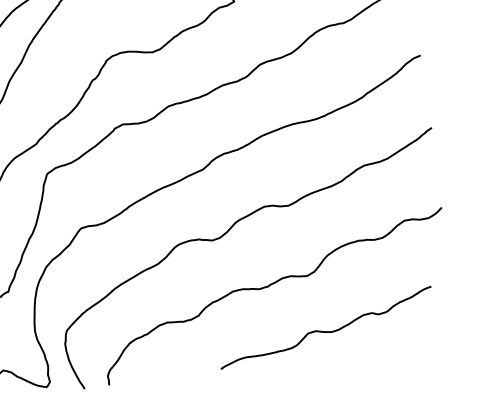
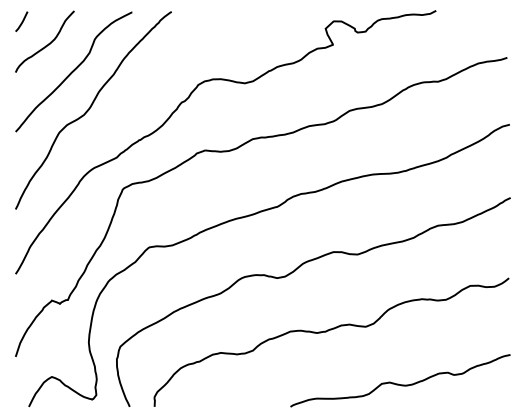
curve: (324, 330) -> (398, 383), moved

